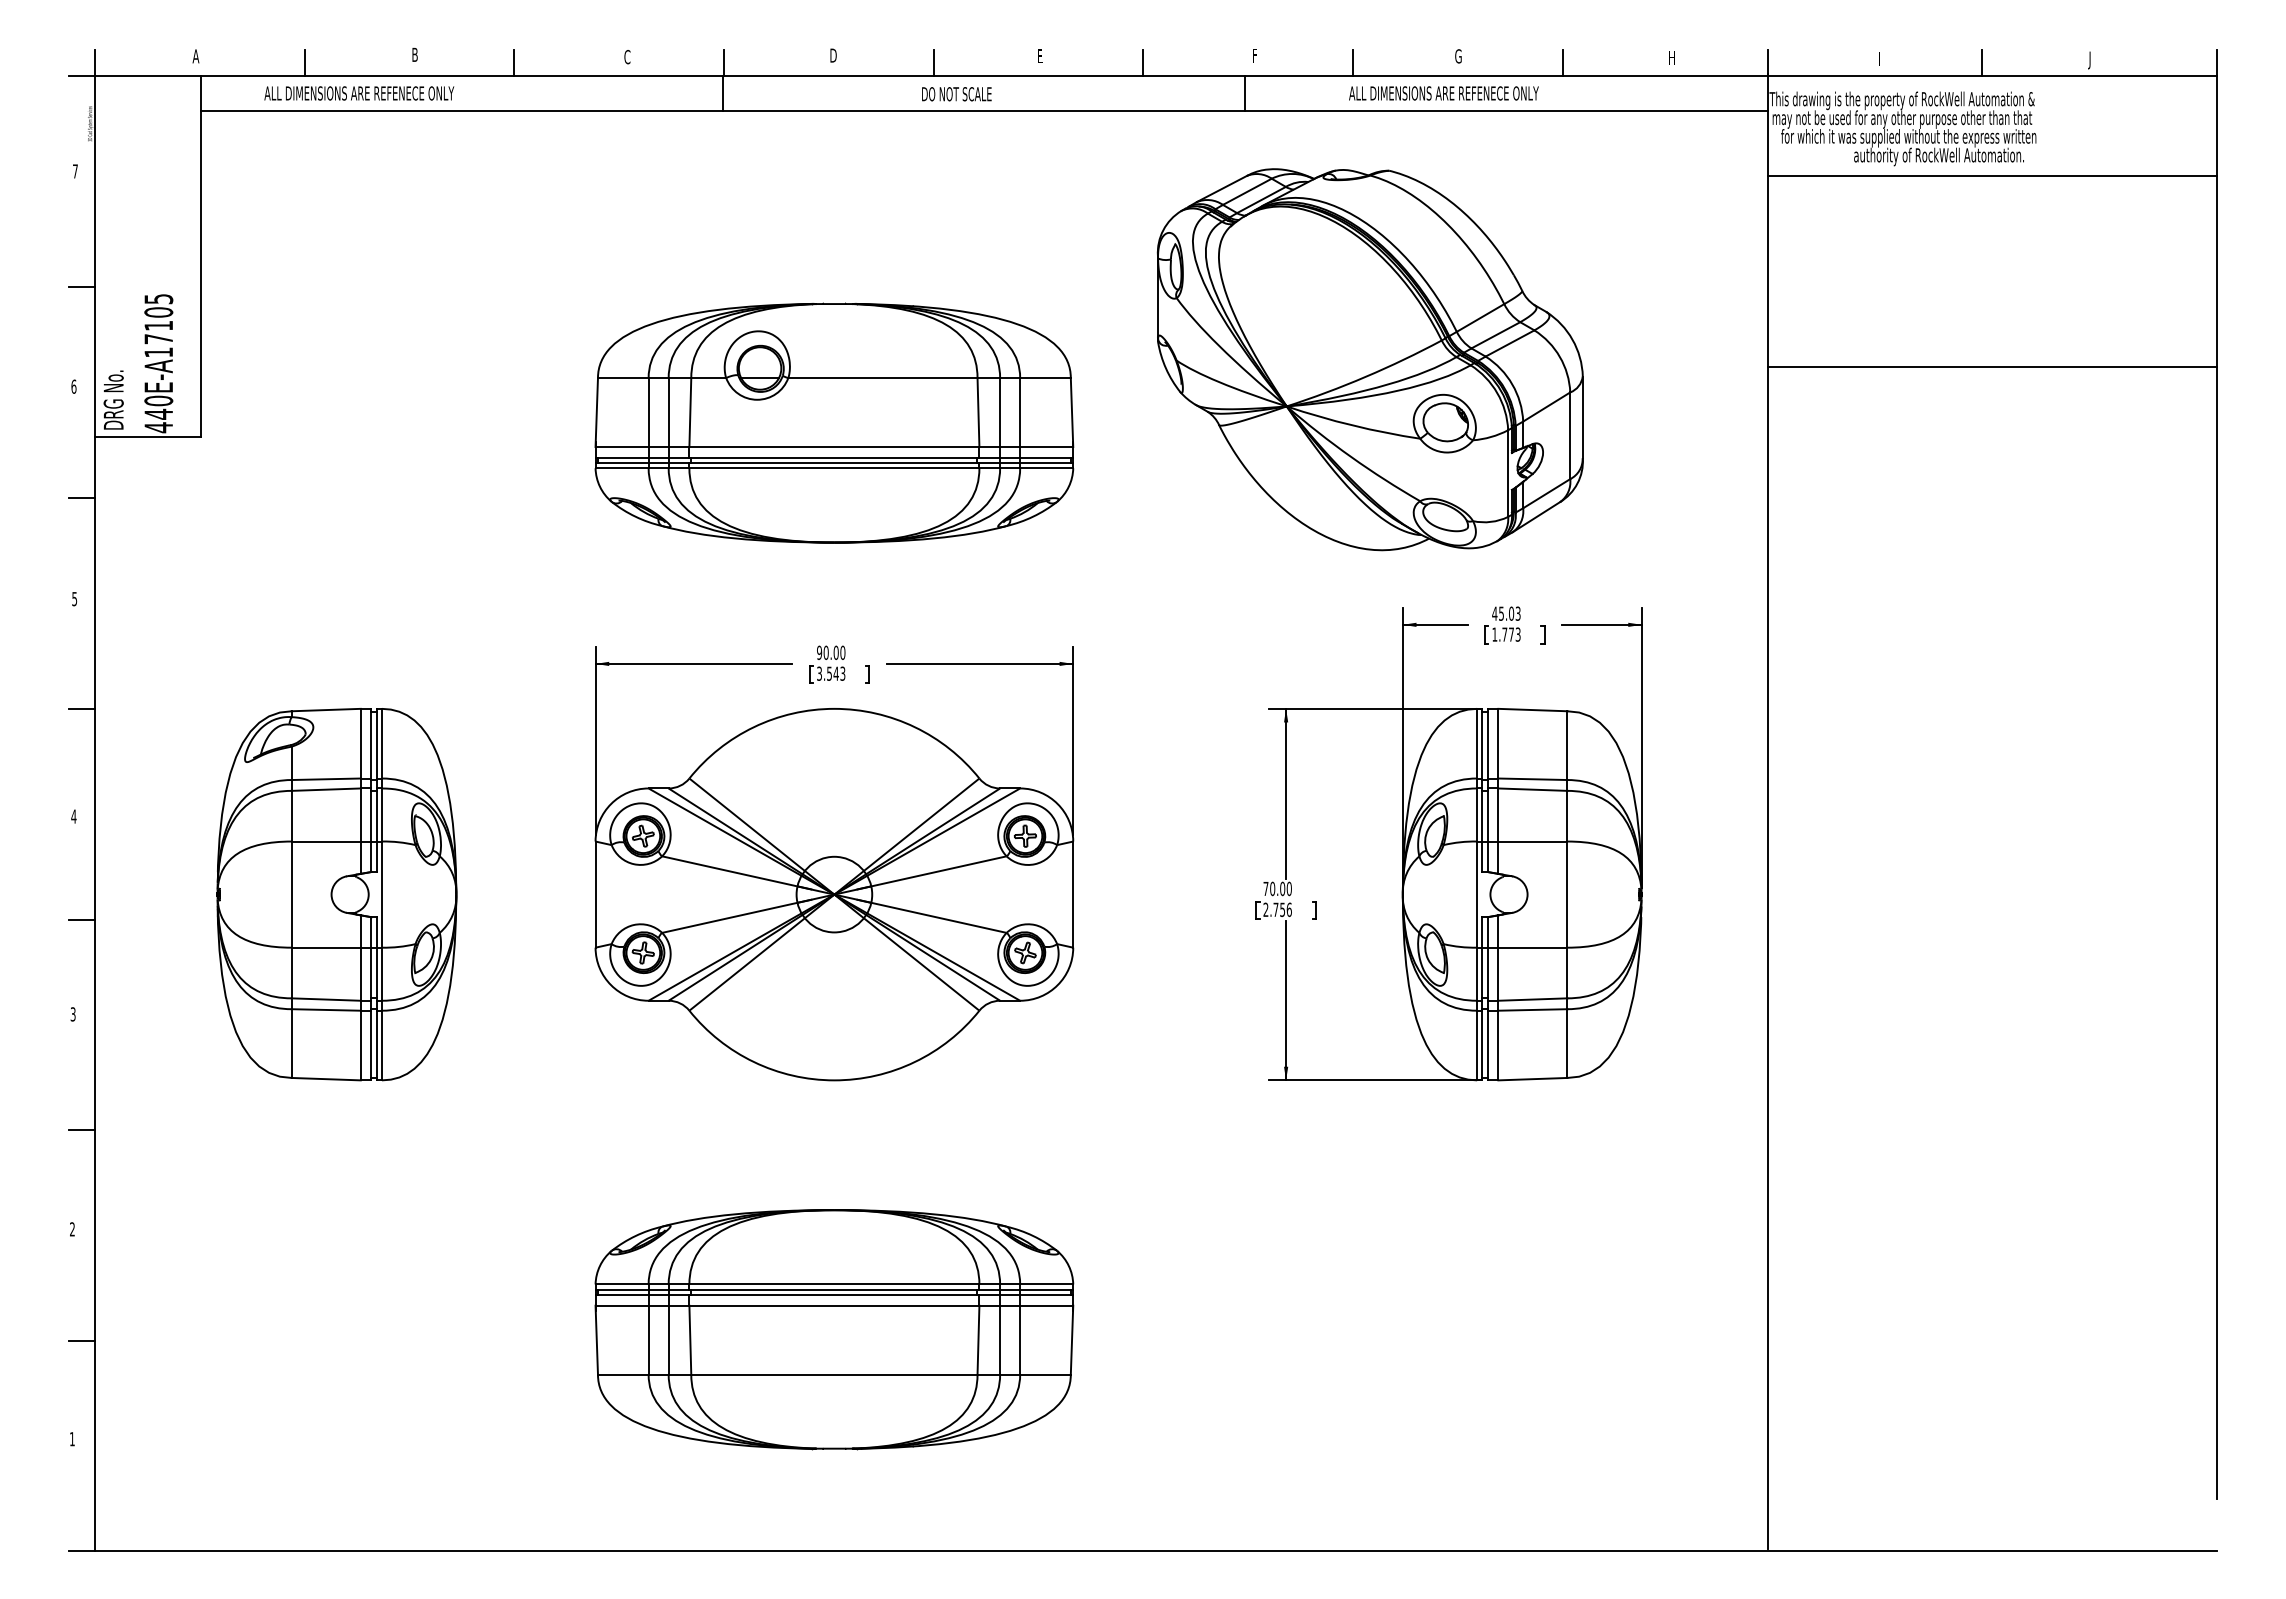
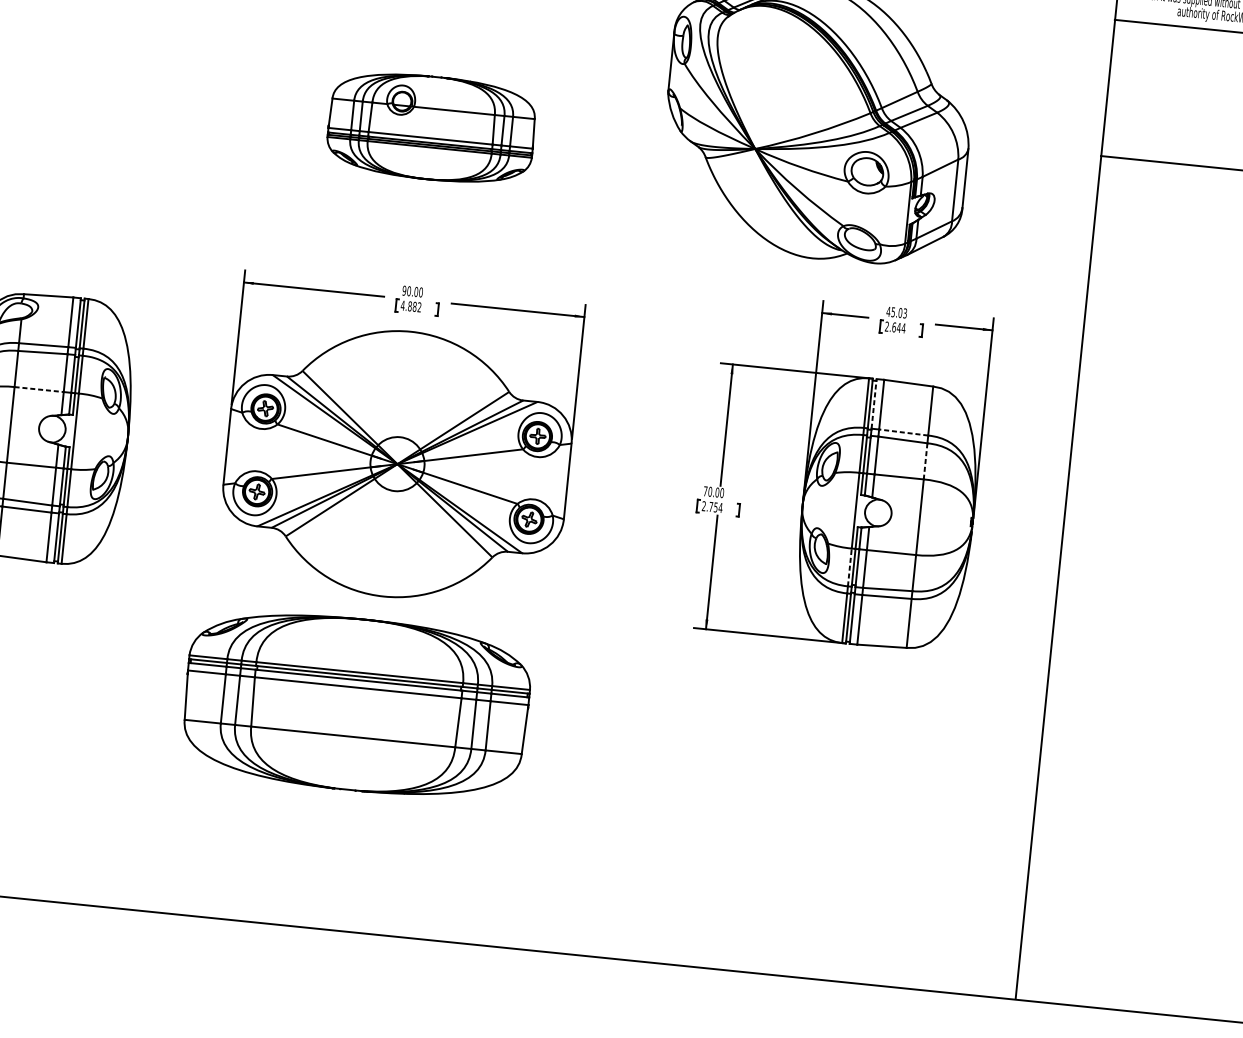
part: (834, 422) -> (431, 127), size x0.6
text: (1506, 634) -> (895, 327), 1.773 -> 2.644
text: (830, 673) -> (410, 306), 3.543 -> 4.882
line: (1487, 743) -> (873, 403), solid -> dashed
line: (1532, 779) -> (903, 432), solid -> dashed
line: (1567, 816) -> (925, 461), solid -> dashed
line: (326, 841) -> (39, 389), solid -> dashed
text: (1288, 909) -> (720, 507), 2.756 -> 2.754
line: (1477, 974) -> (850, 567), solid -> dashed
part: (834, 1329) -> (356, 704), moved

